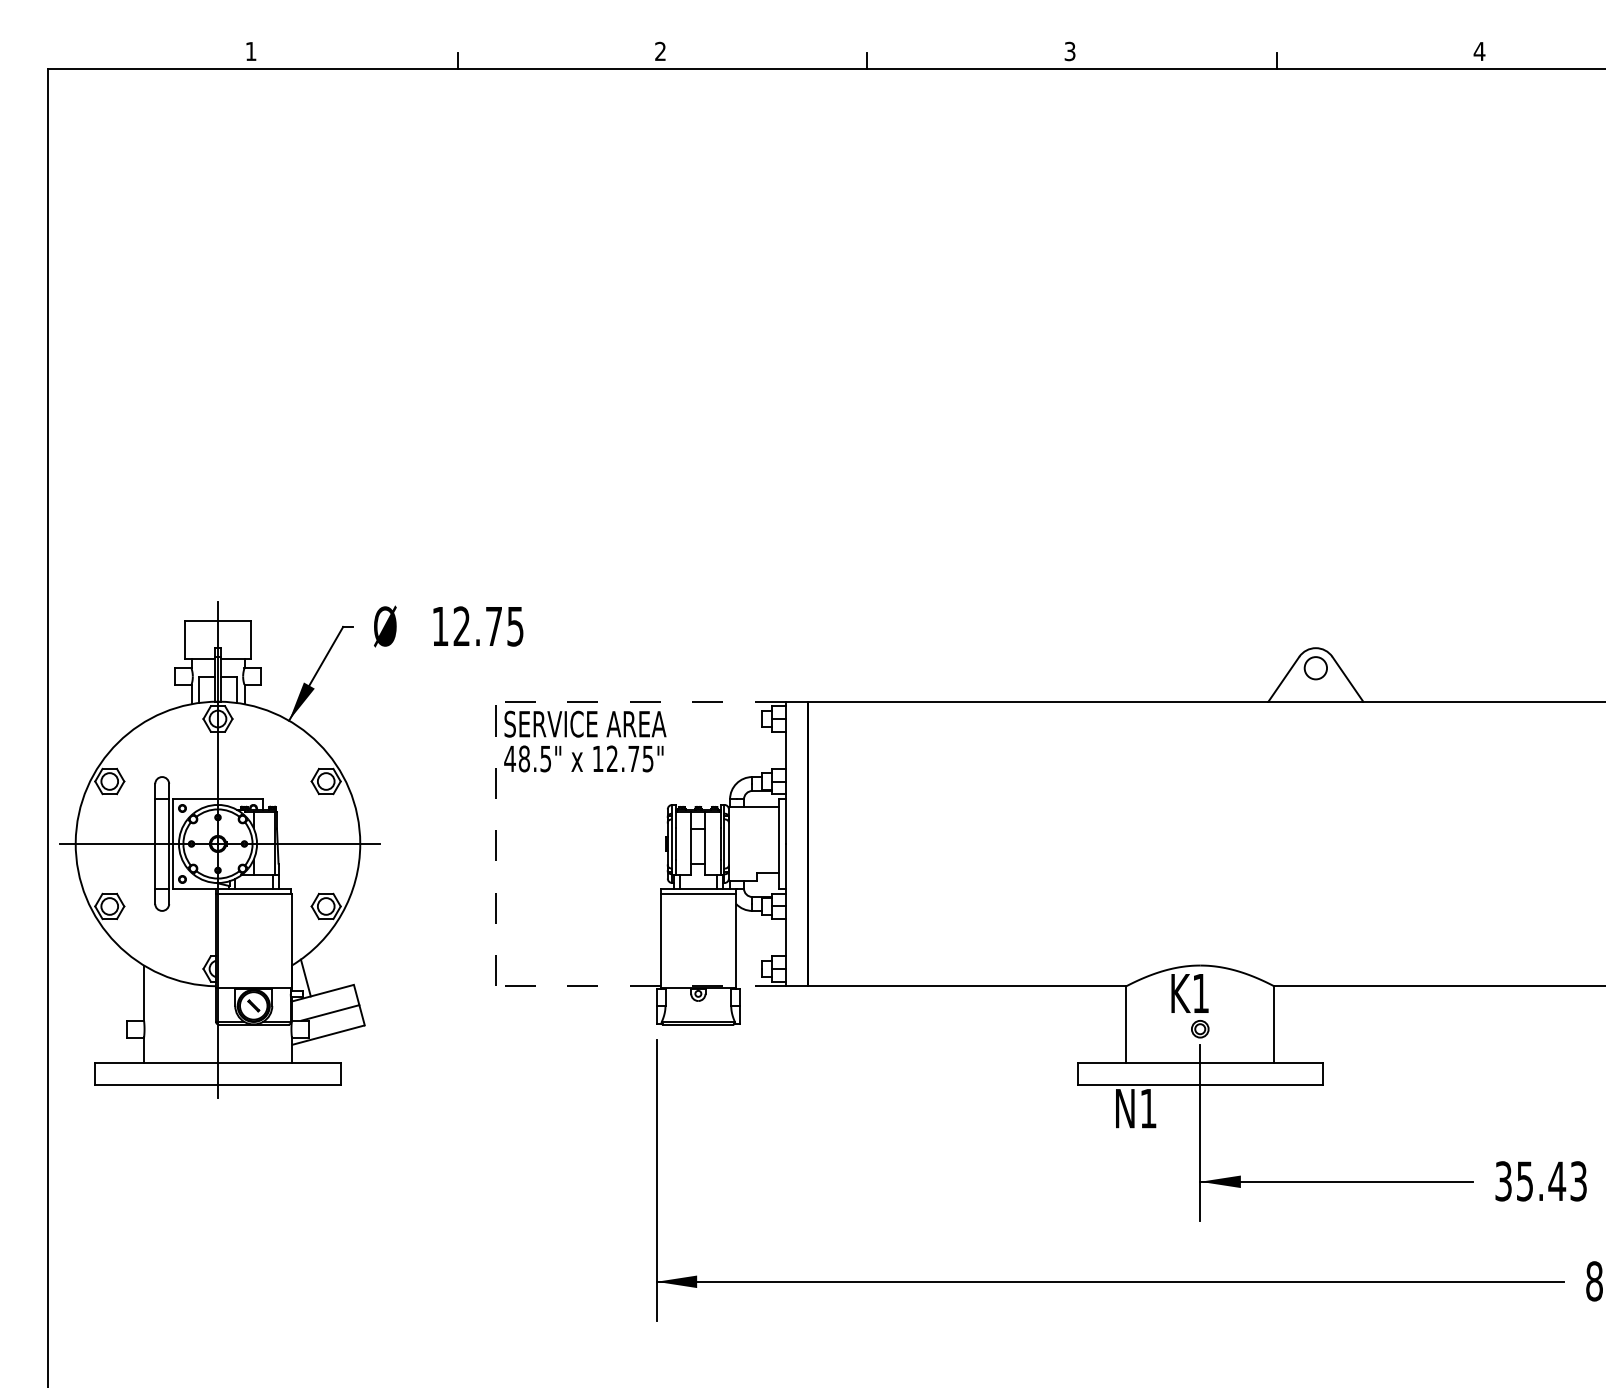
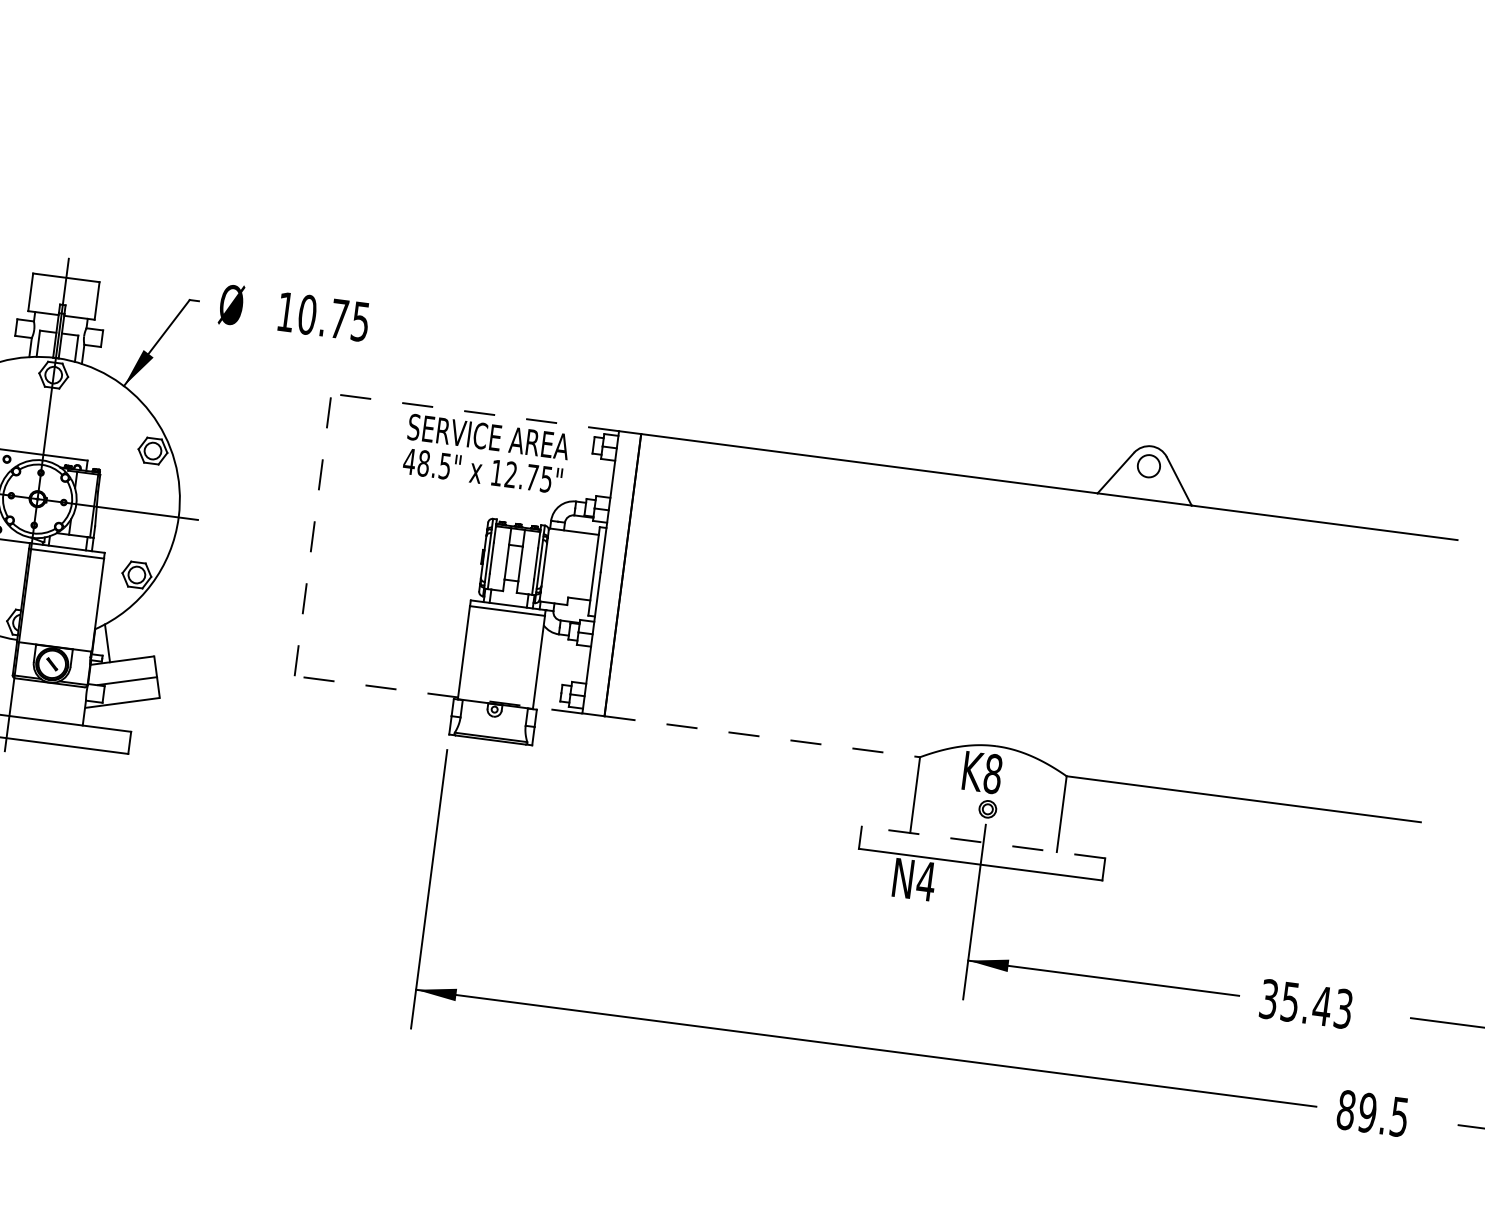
text: (461, 626) -> (307, 314), 12.75 -> 10.75
text: (585, 741) -> (486, 454), moved
line: (967, 986) -> (762, 736), solid -> dashed
text: (1200, 993) -> (992, 773), K1 -> K8
line: (1200, 1062) -> (983, 842), solid -> dashed
text: (1148, 1108) -> (926, 881), N1 -> N4

